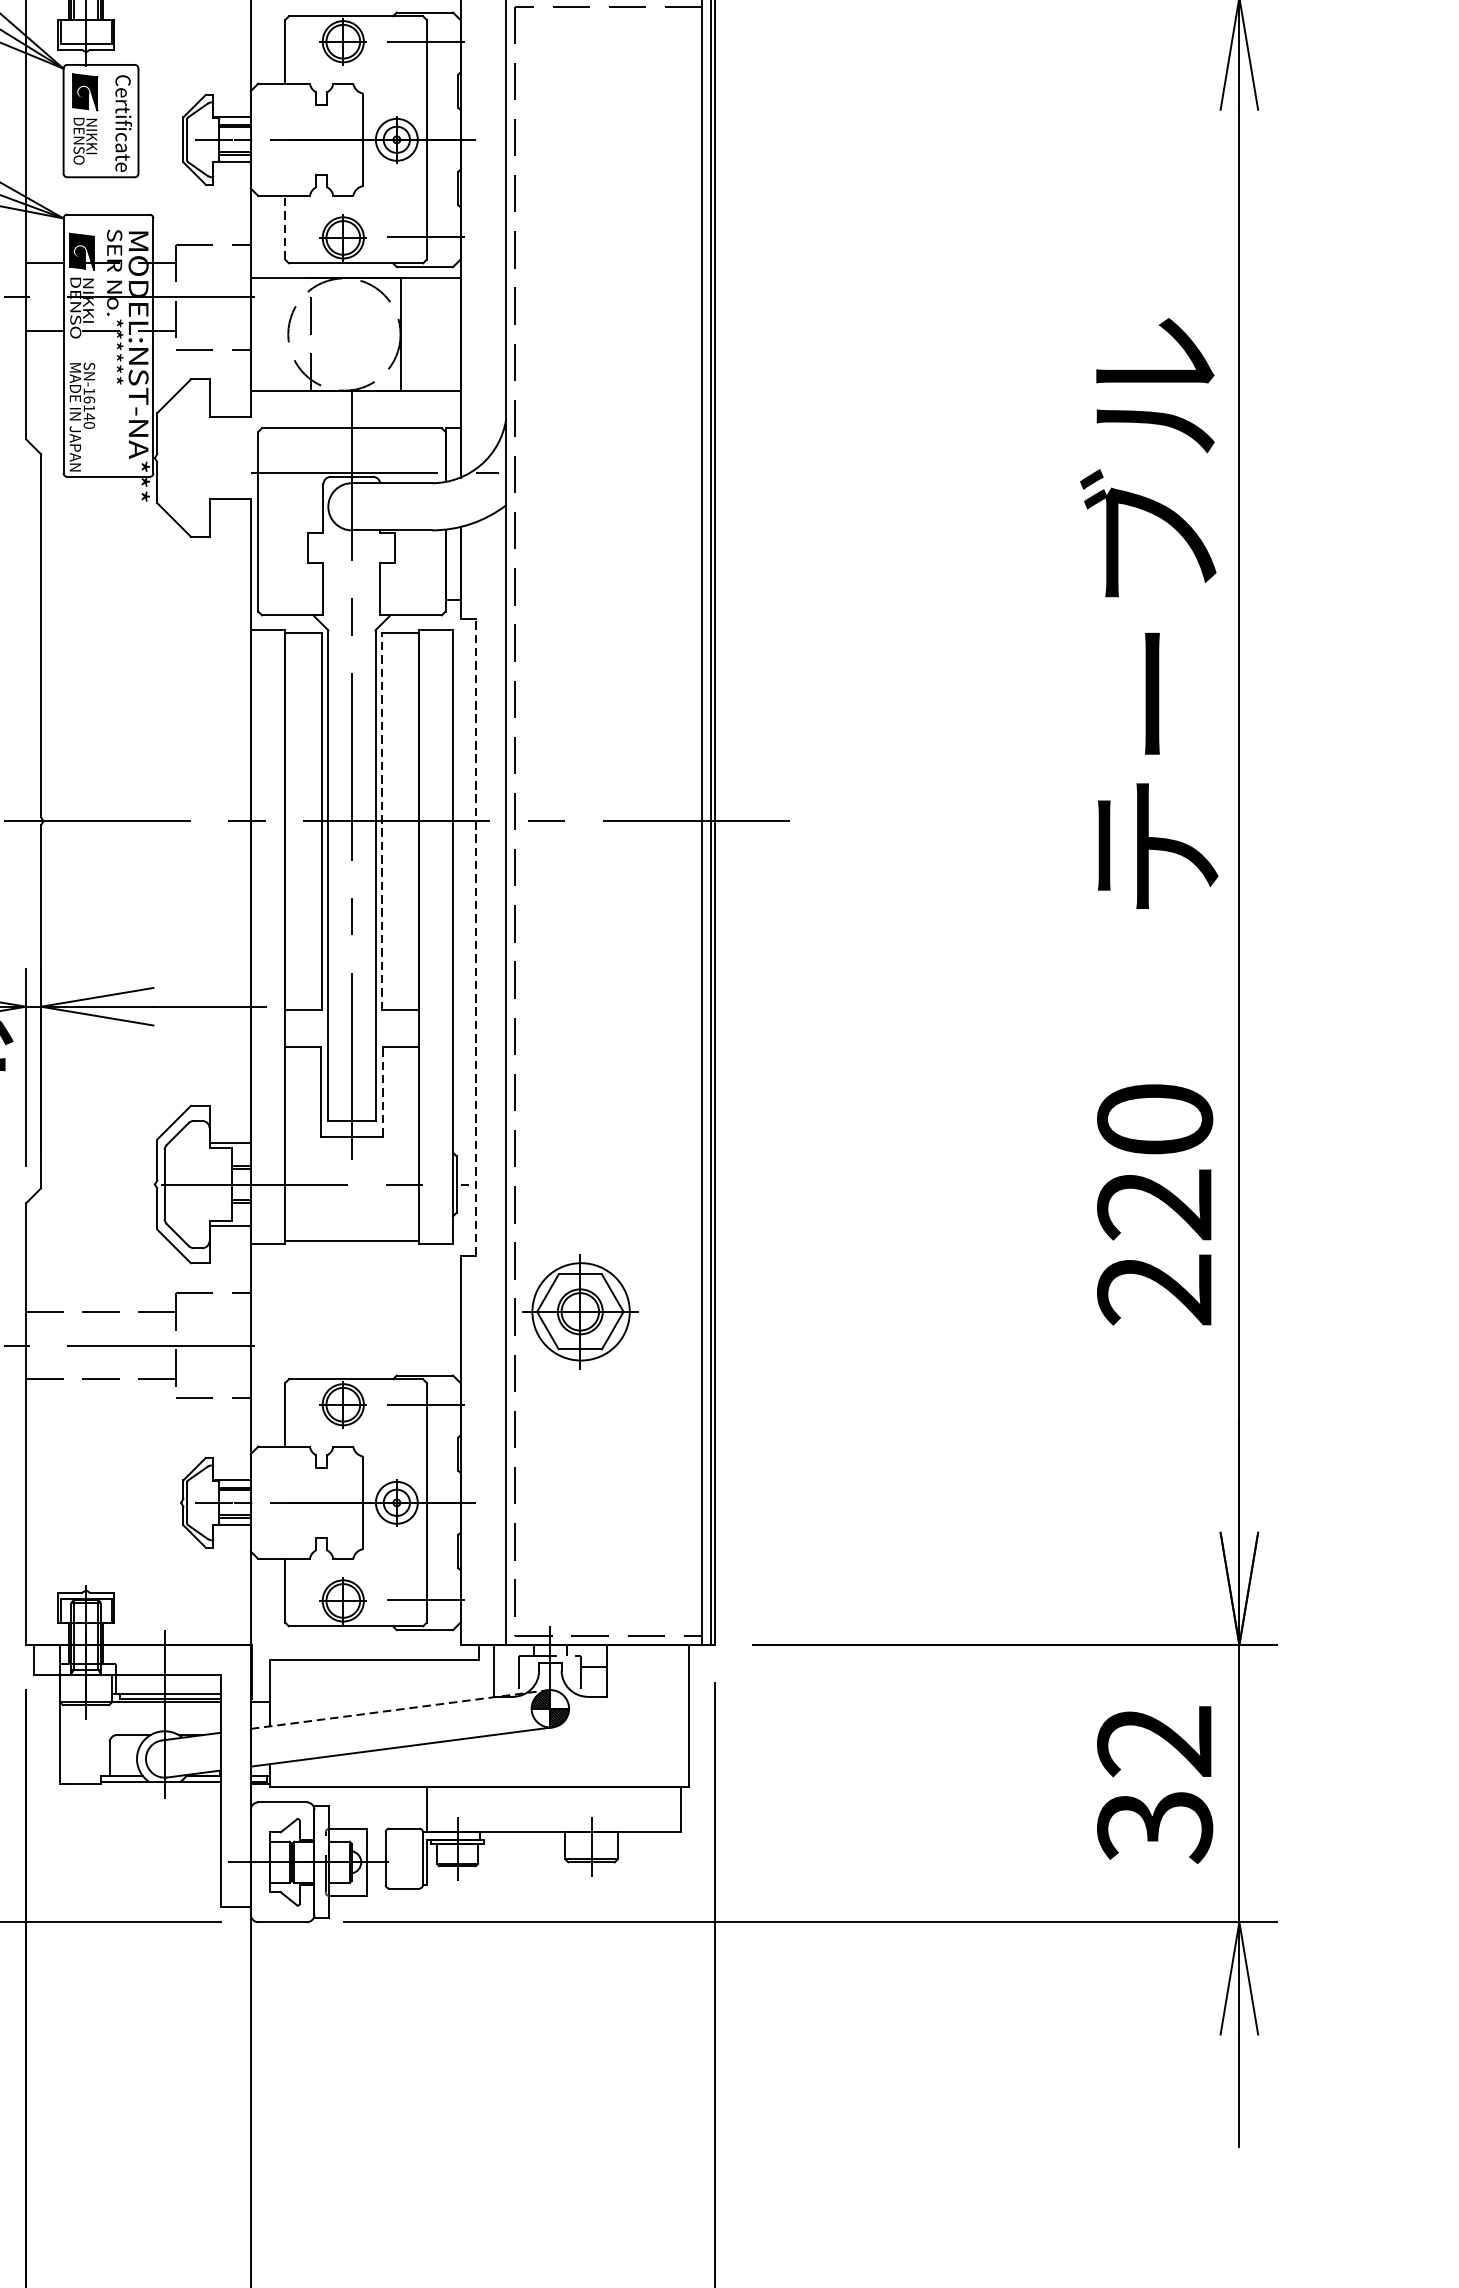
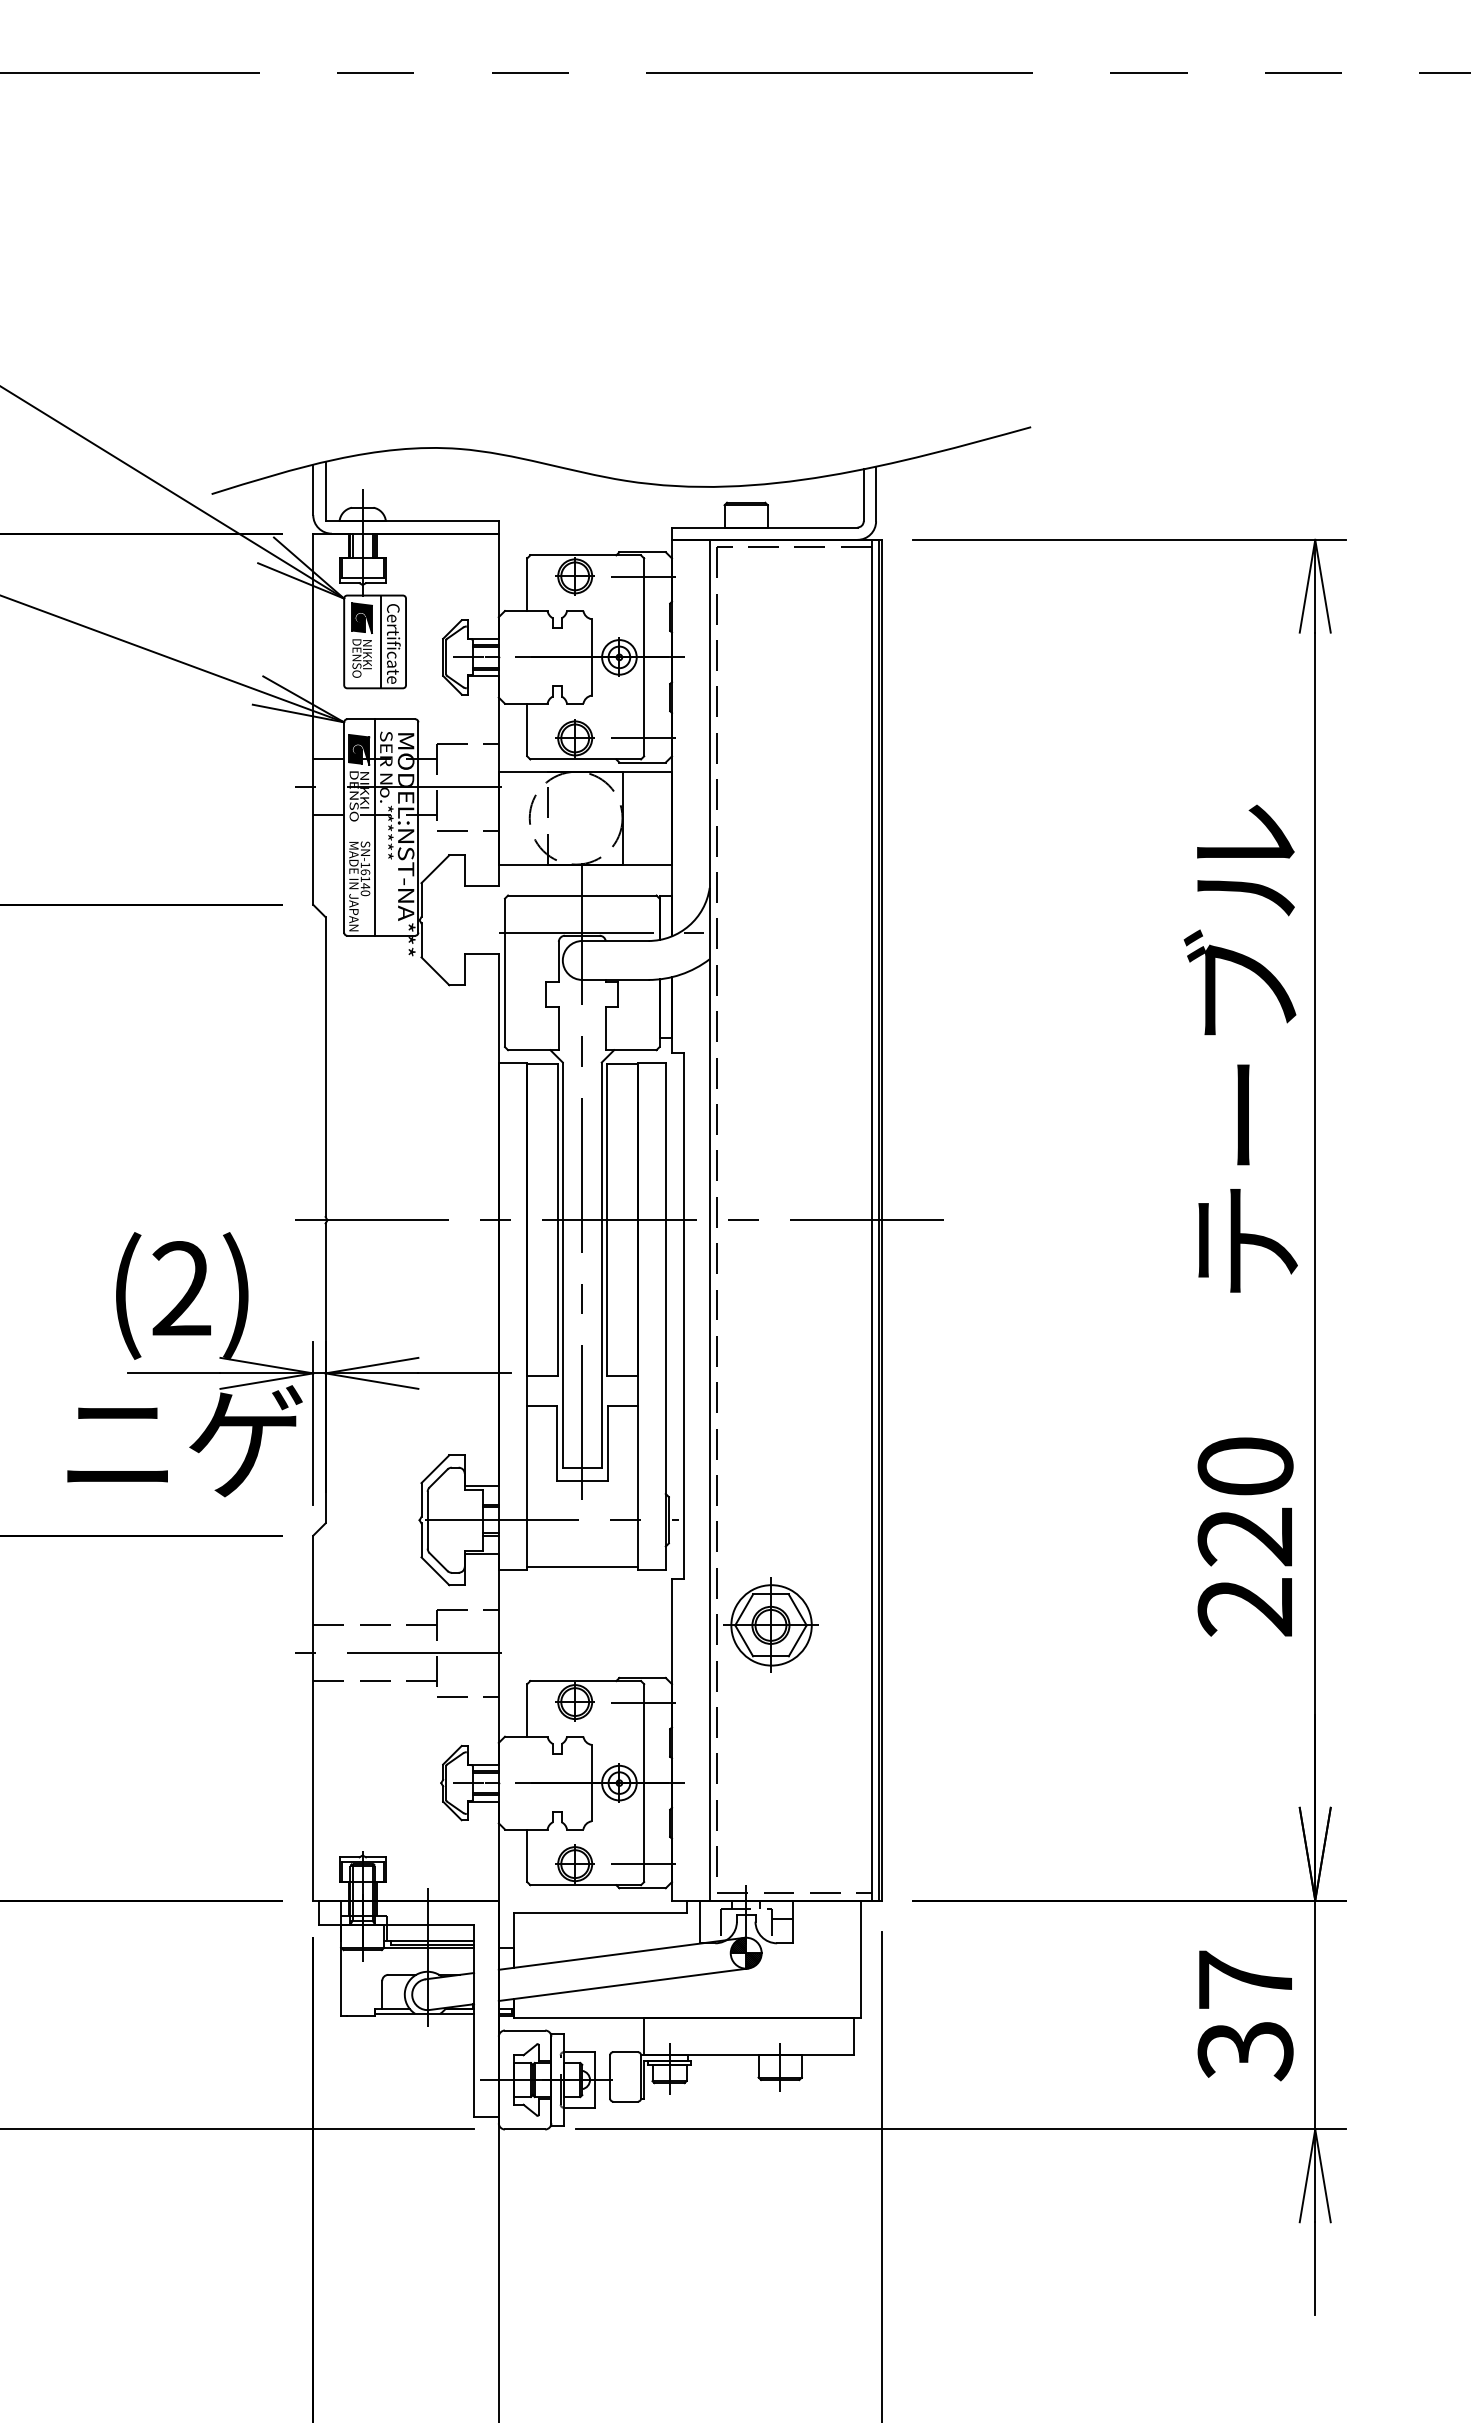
line: (108, 120) -> (381, 641), added
line: (285, 227) -> (527, 729), dashed -> solid
line: (101, 345) -> (375, 827), added
line: (381, 821) -> (606, 1220), dashed -> solid
line: (475, 937) -> (684, 1316), dashed -> solid
line: (382, 1091) -> (607, 1443), dashed -> solid
line: (399, 1709) -> (621, 1953), dashed -> solid
text: (1153, 1740) -> (1244, 1979), 32 -> 37

